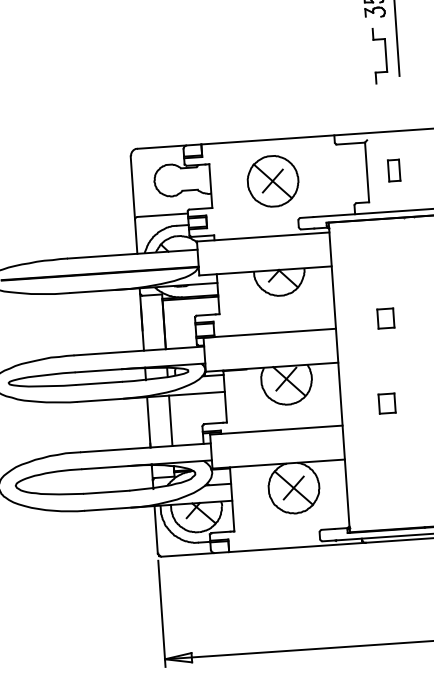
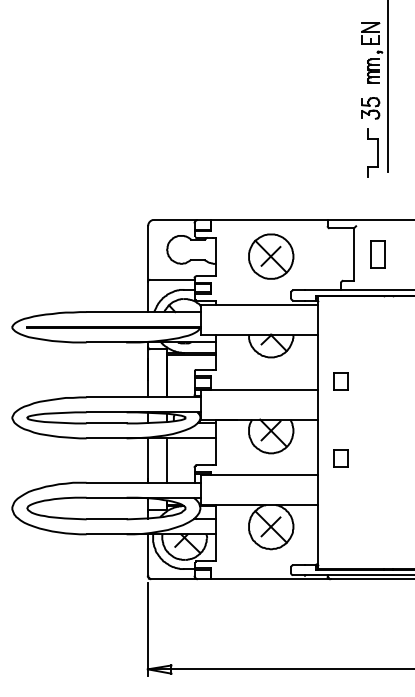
part: (393, 170) -> (377, 254), size x1.43
part: (385, 318) -> (340, 381), moved
part: (386, 403) -> (340, 458), moved

